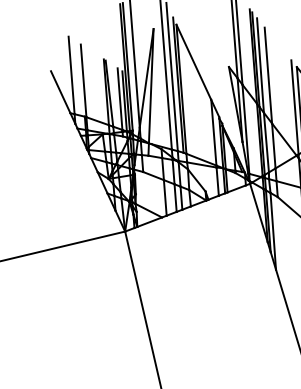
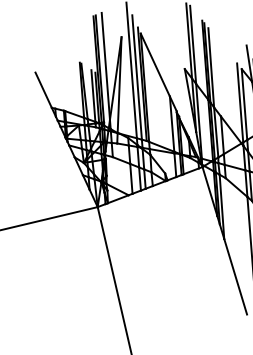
line: (71, 74) -> (52, 75), removed
line: (267, 75) -> (217, 76), removed
line: (83, 80) -> (62, 80), removed

